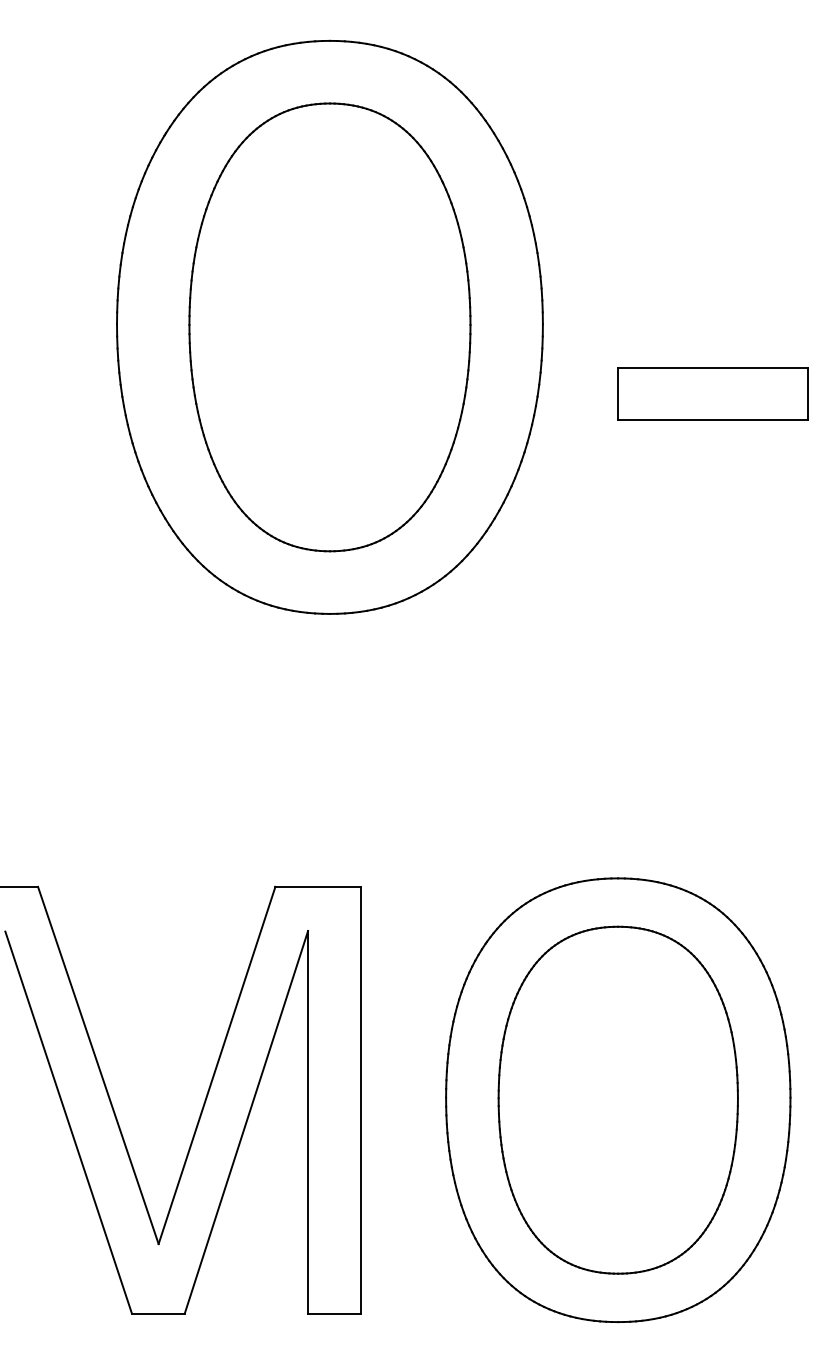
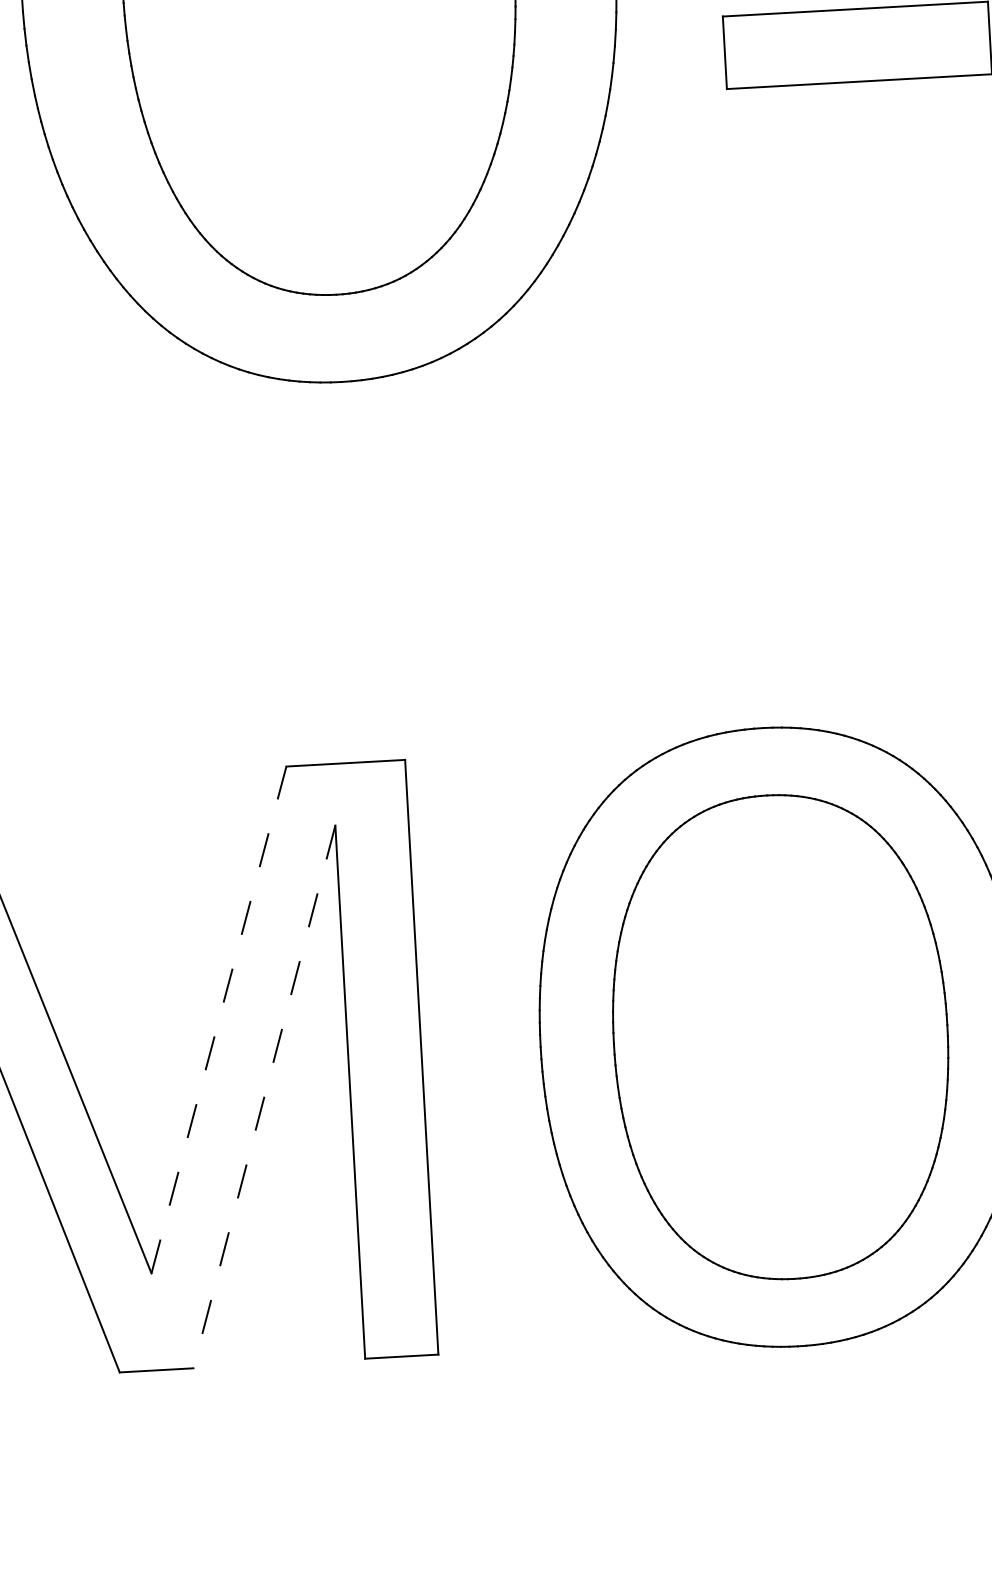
line: (217, 1065) -> (219, 1019), solid -> dashed
line: (246, 1122) -> (264, 1097), solid -> dashed

